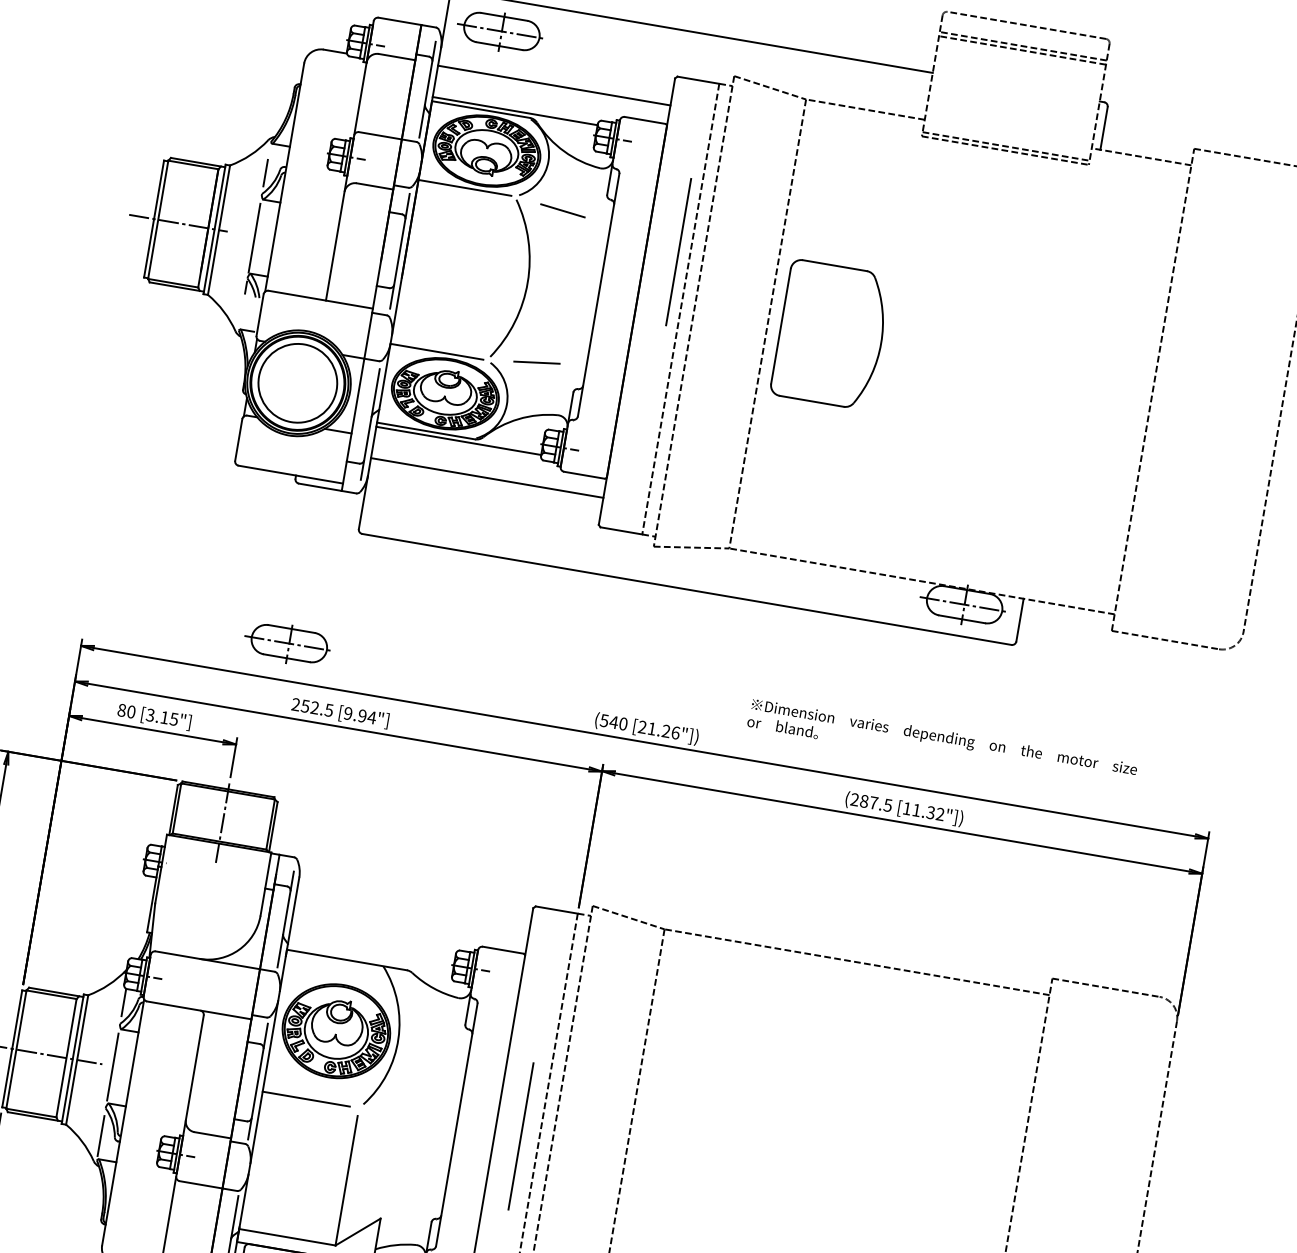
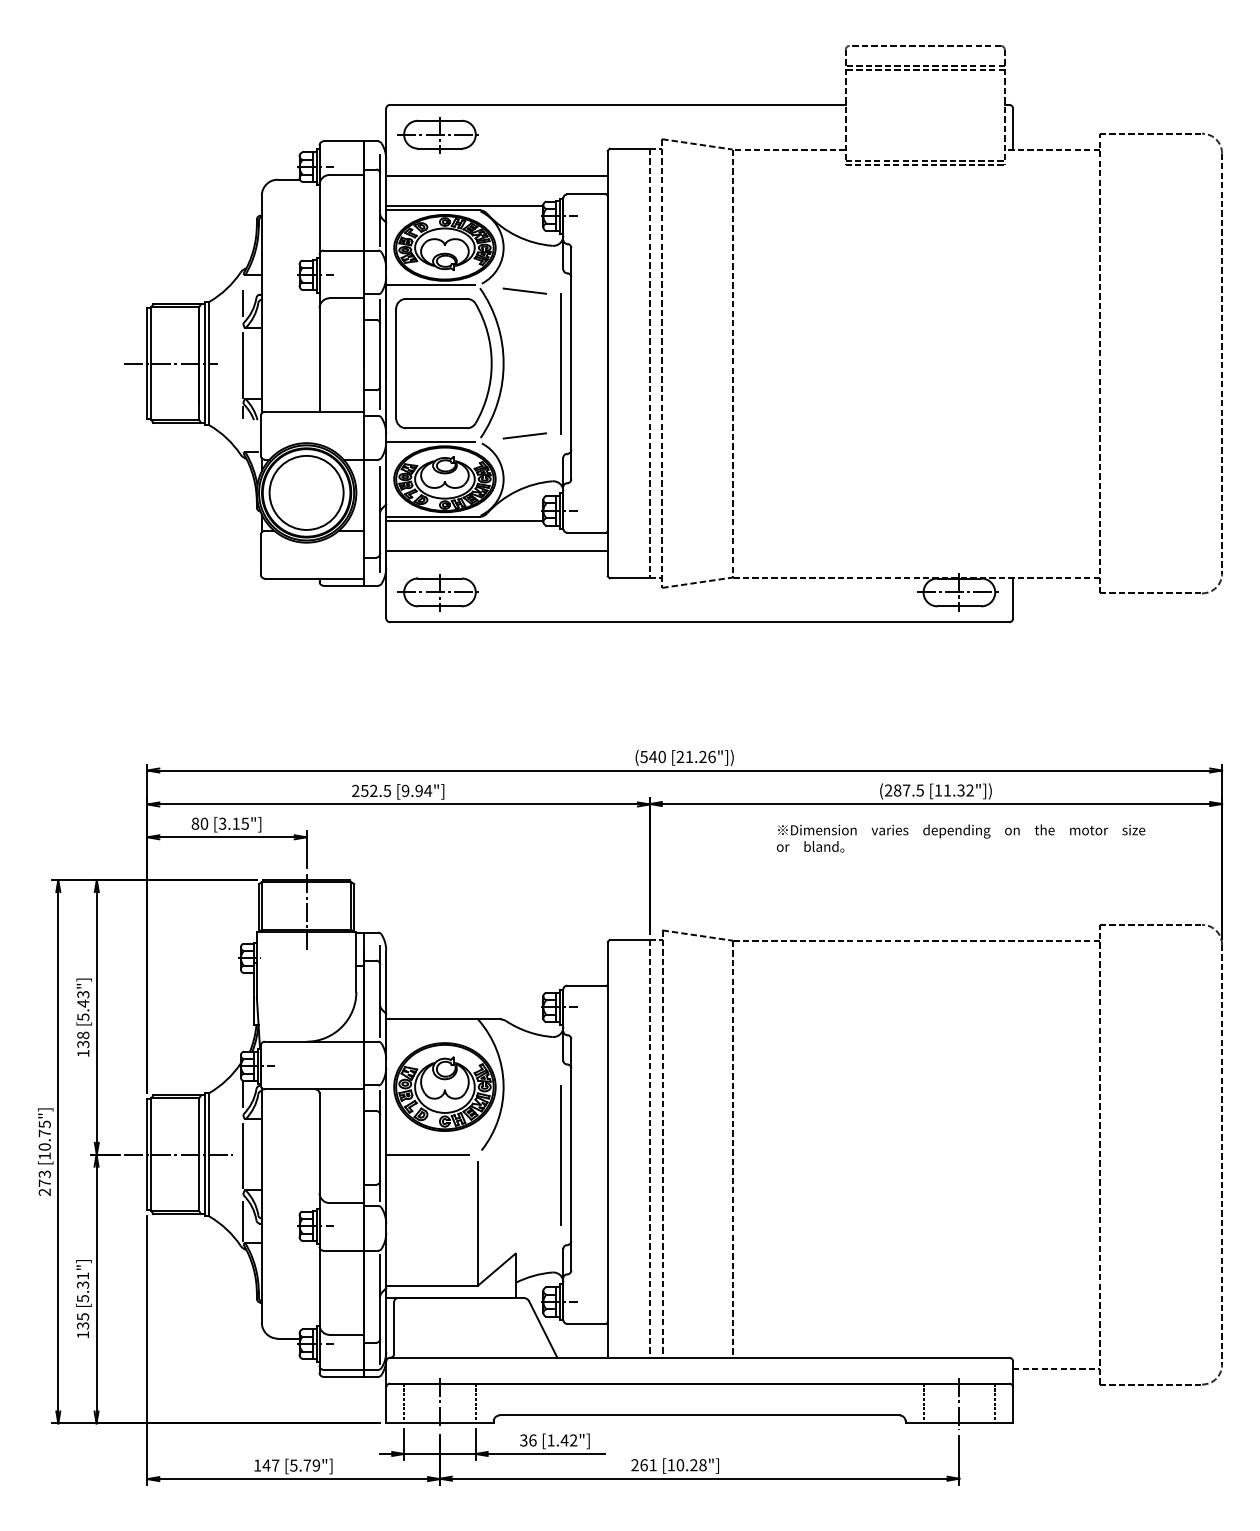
line: (678, 251) -> (560, 363), moved
part: (830, 334) -> (443, 363), moved
part: (286, 643) -> (437, 592), moved
text: (942, 745) -> (961, 838), moved
line: (520, 1136) -> (560, 1155), moved

